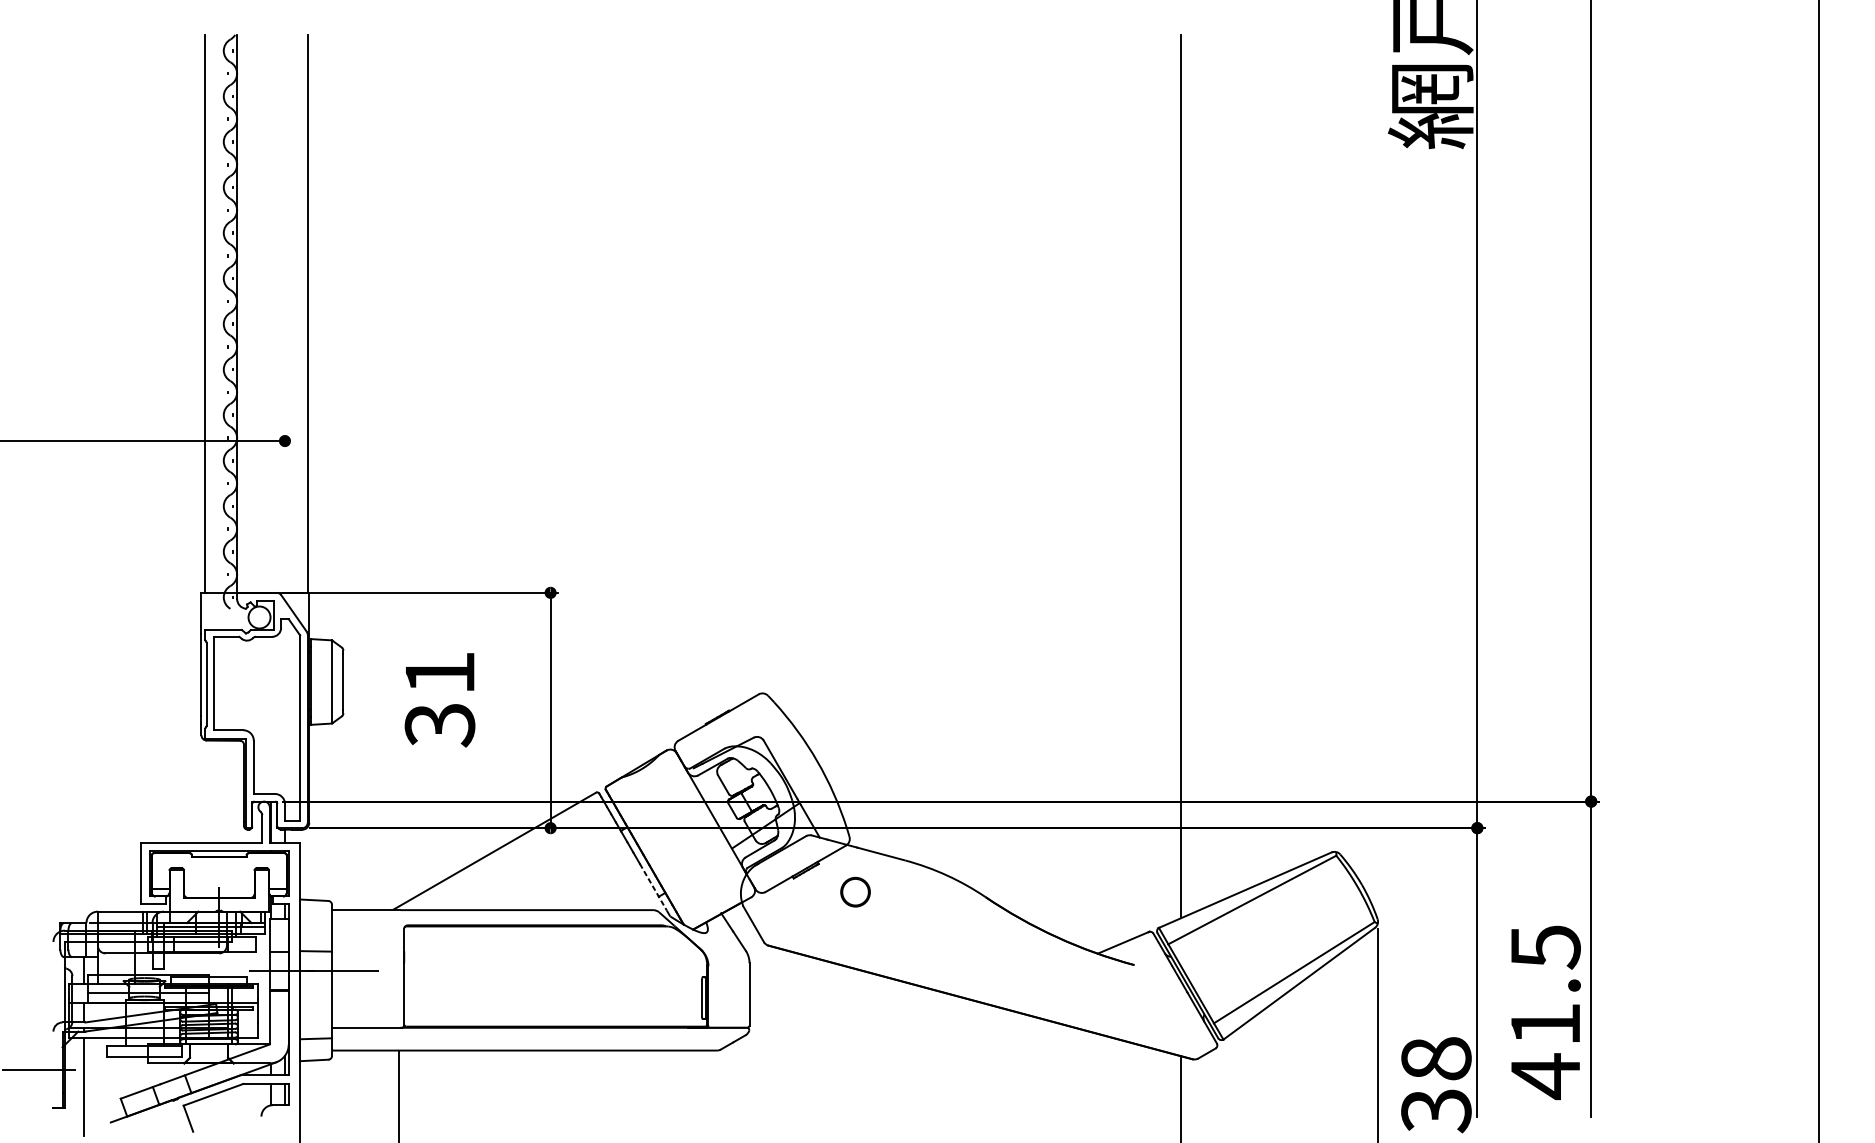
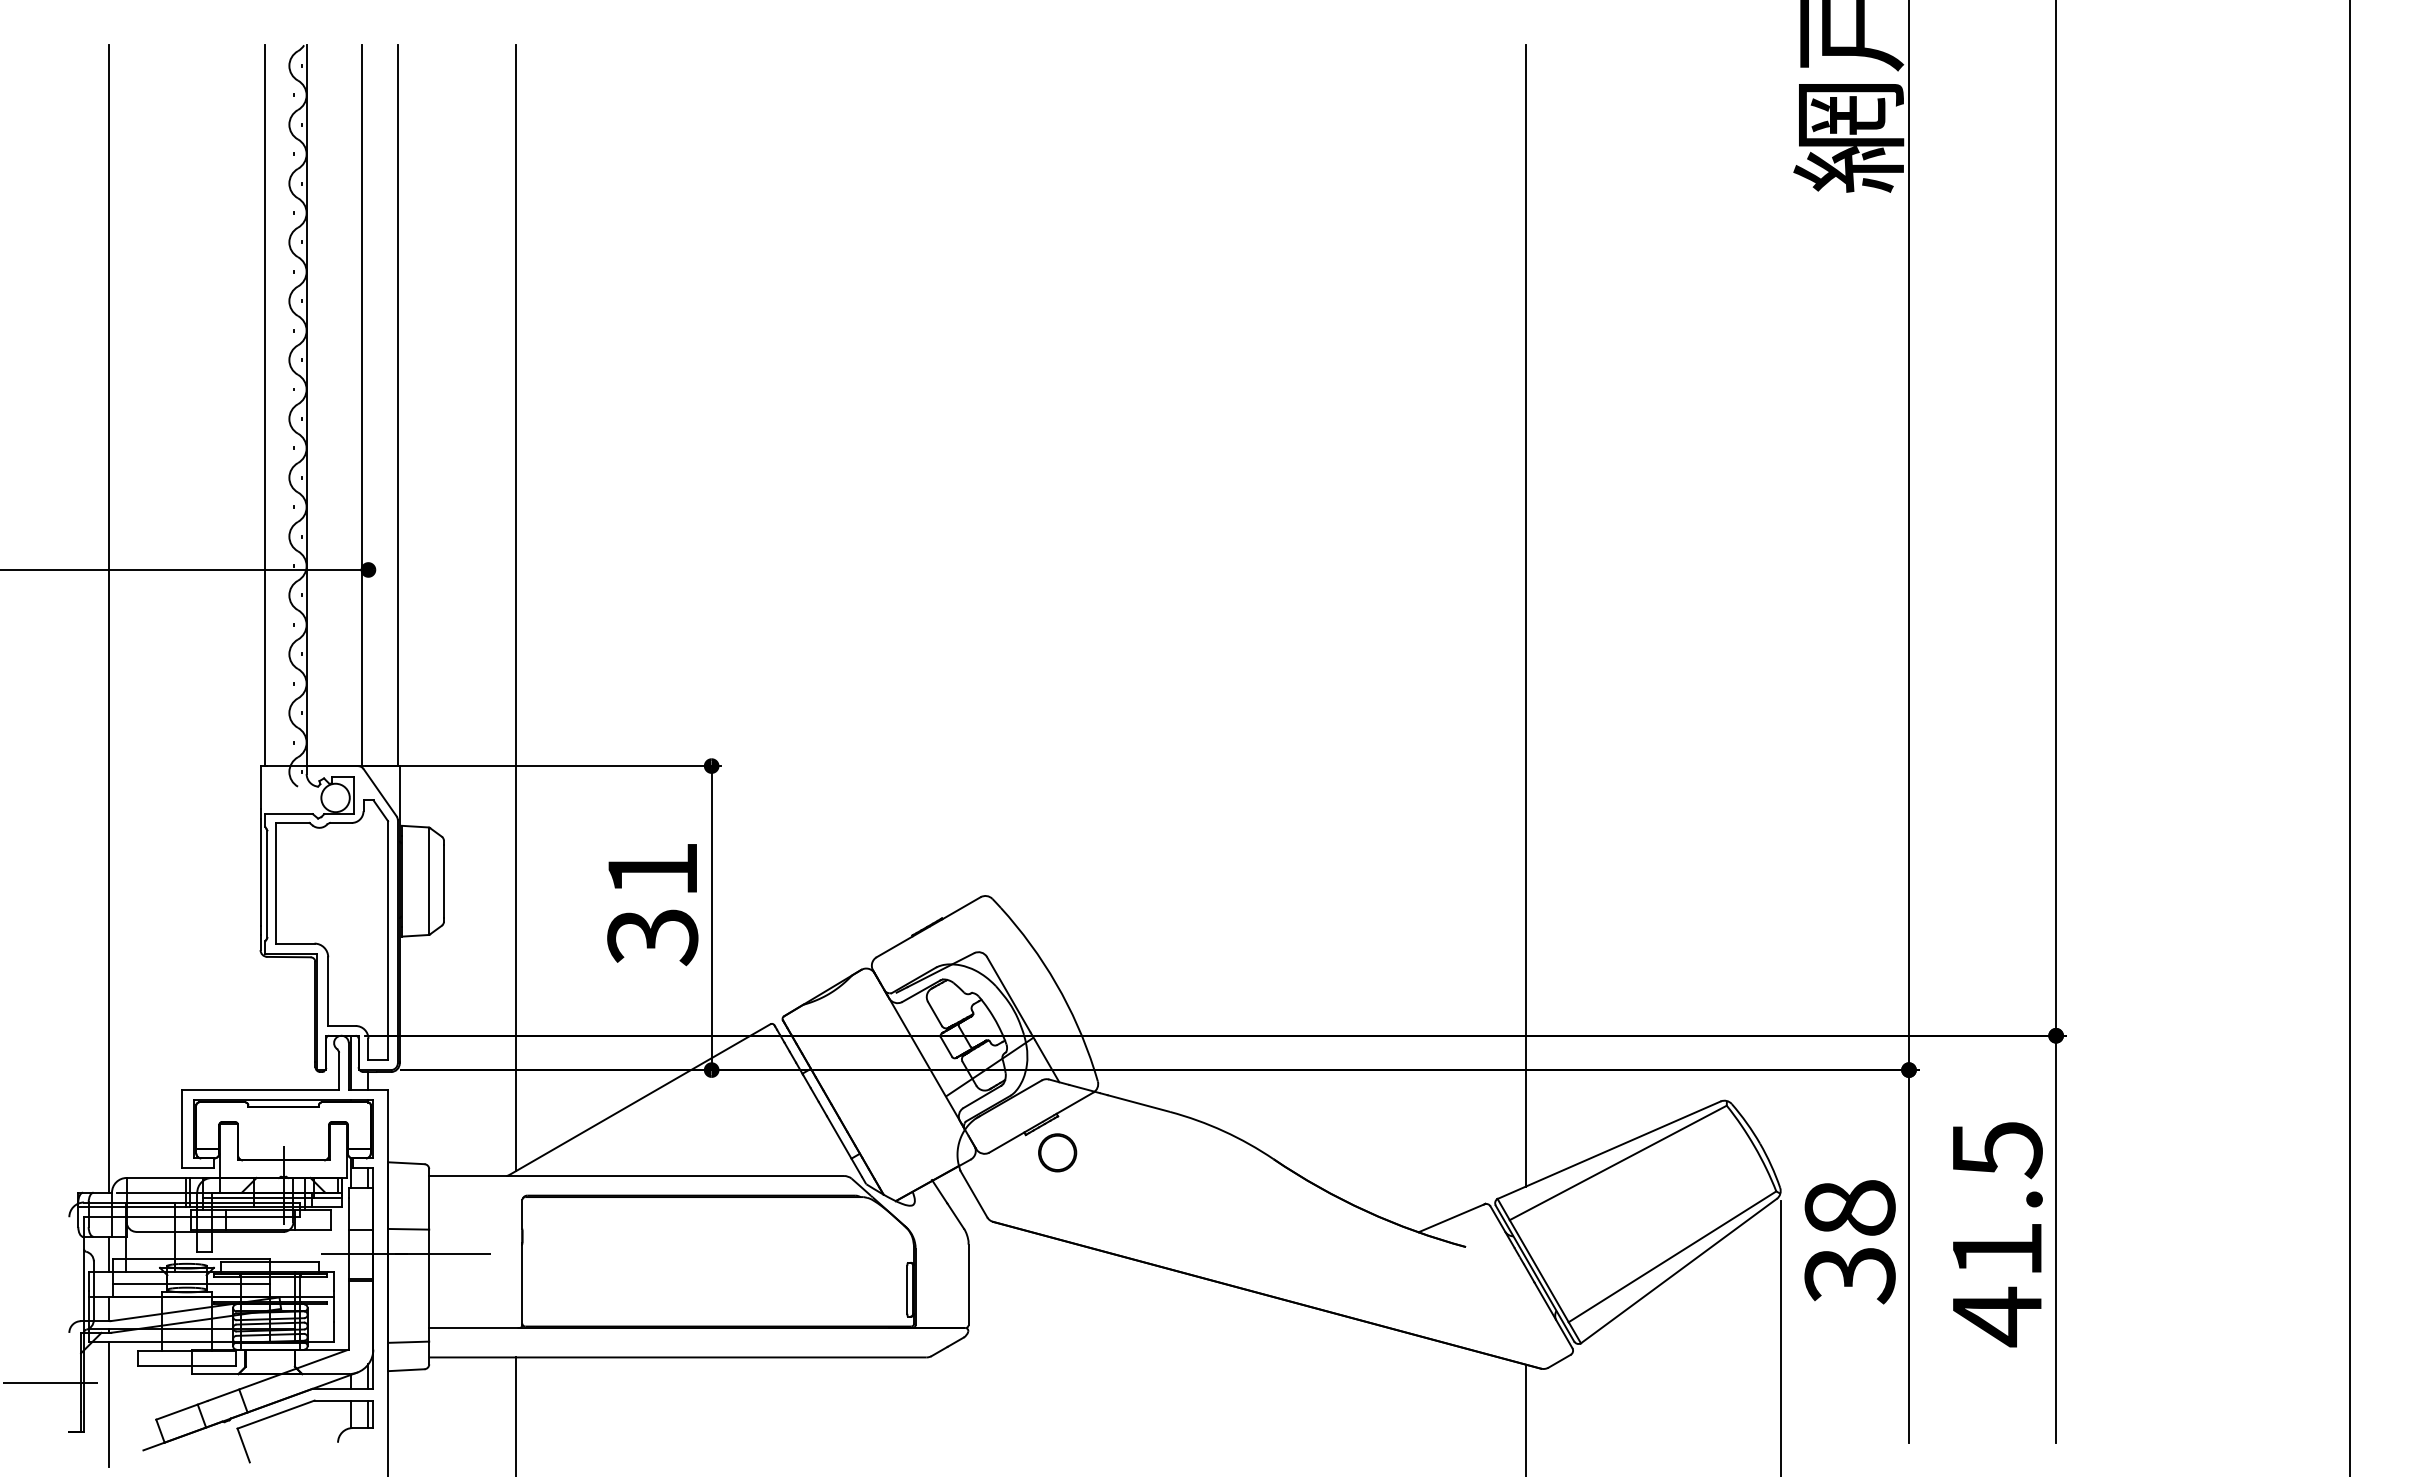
line: (279, 313) -> (361, 405), added
line: (398, 470) -> (515, 608), added
line: (83, 478) -> (108, 618), added
text: (439, 700) -> (652, 905), moved
line: (653, 887) -> (844, 1146), dashed -> solid
part: (855, 891) -> (1057, 1152), moved
text: (1545, 1012) -> (1997, 1234), moved
text: (1435, 1085) -> (1849, 1242), moved

